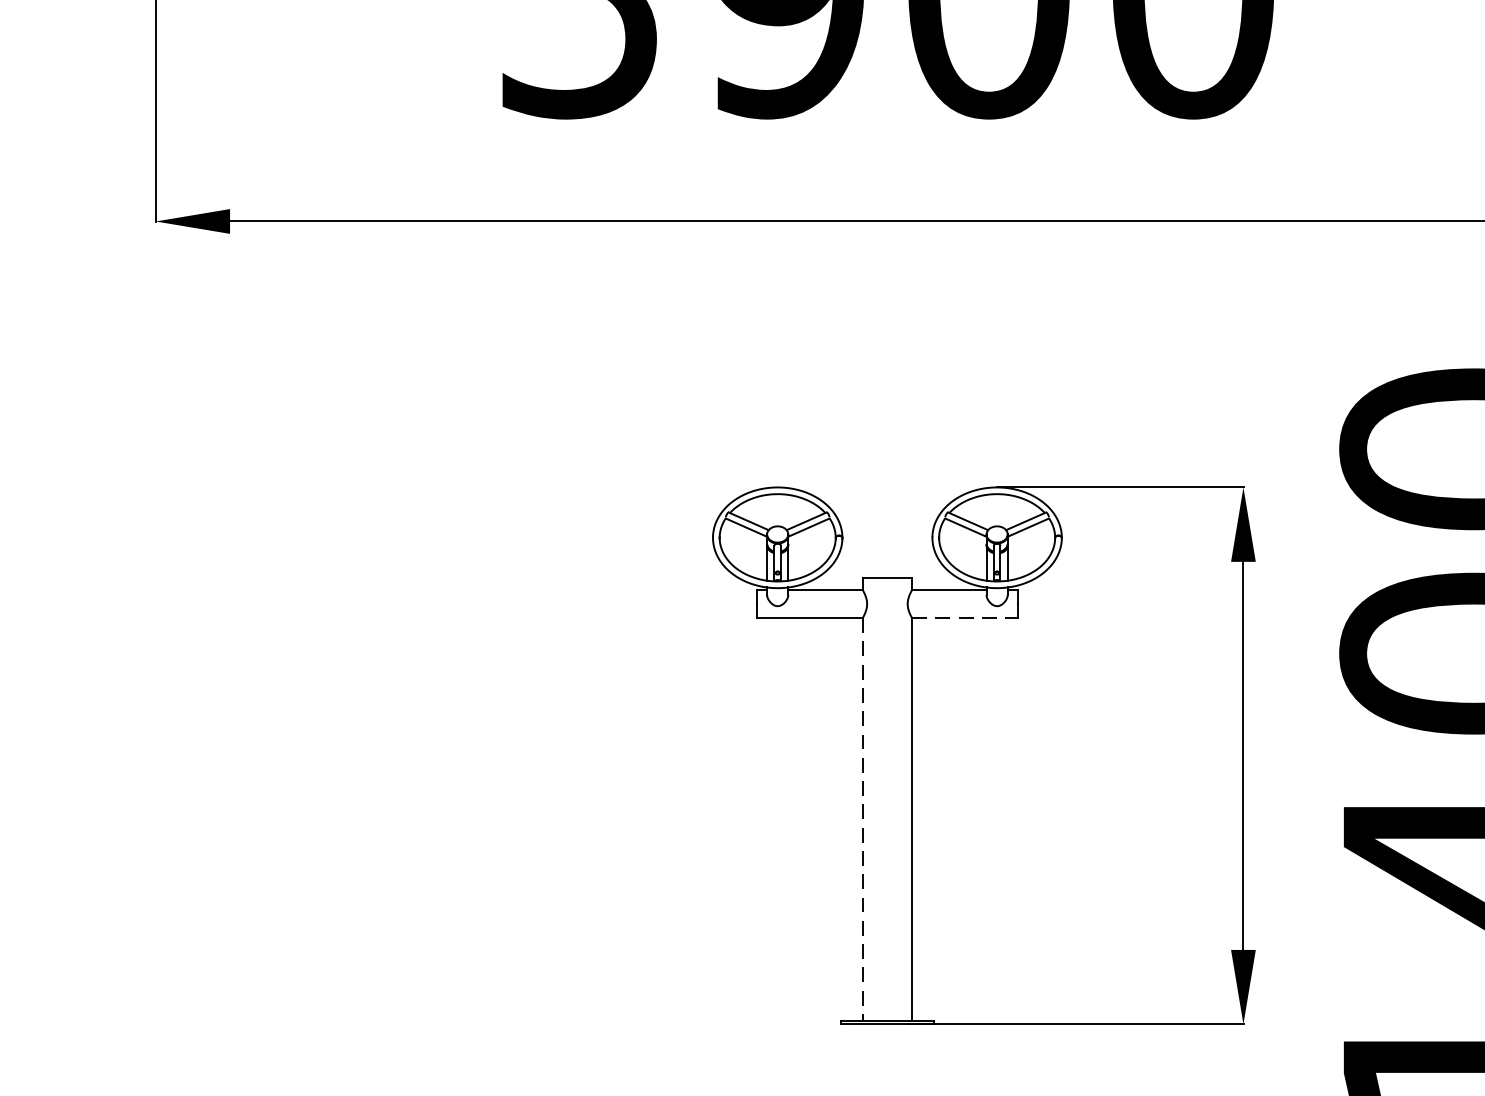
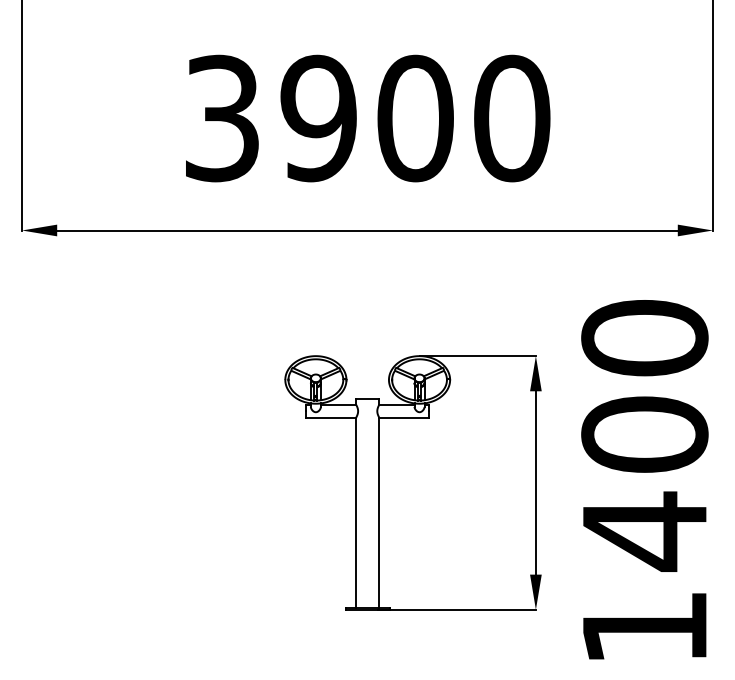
line: (965, 617) -> (404, 417), dashed -> solid
line: (863, 820) -> (356, 513), dashed -> solid

